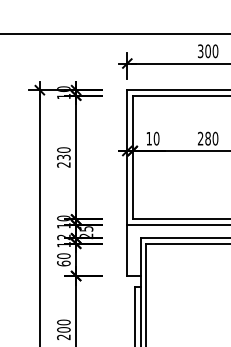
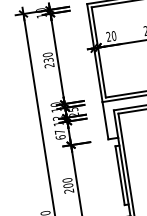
text: (148, 138) -> (108, 36), 10 -> 20
text: (63, 255) -> (59, 131), 60 -> 67

